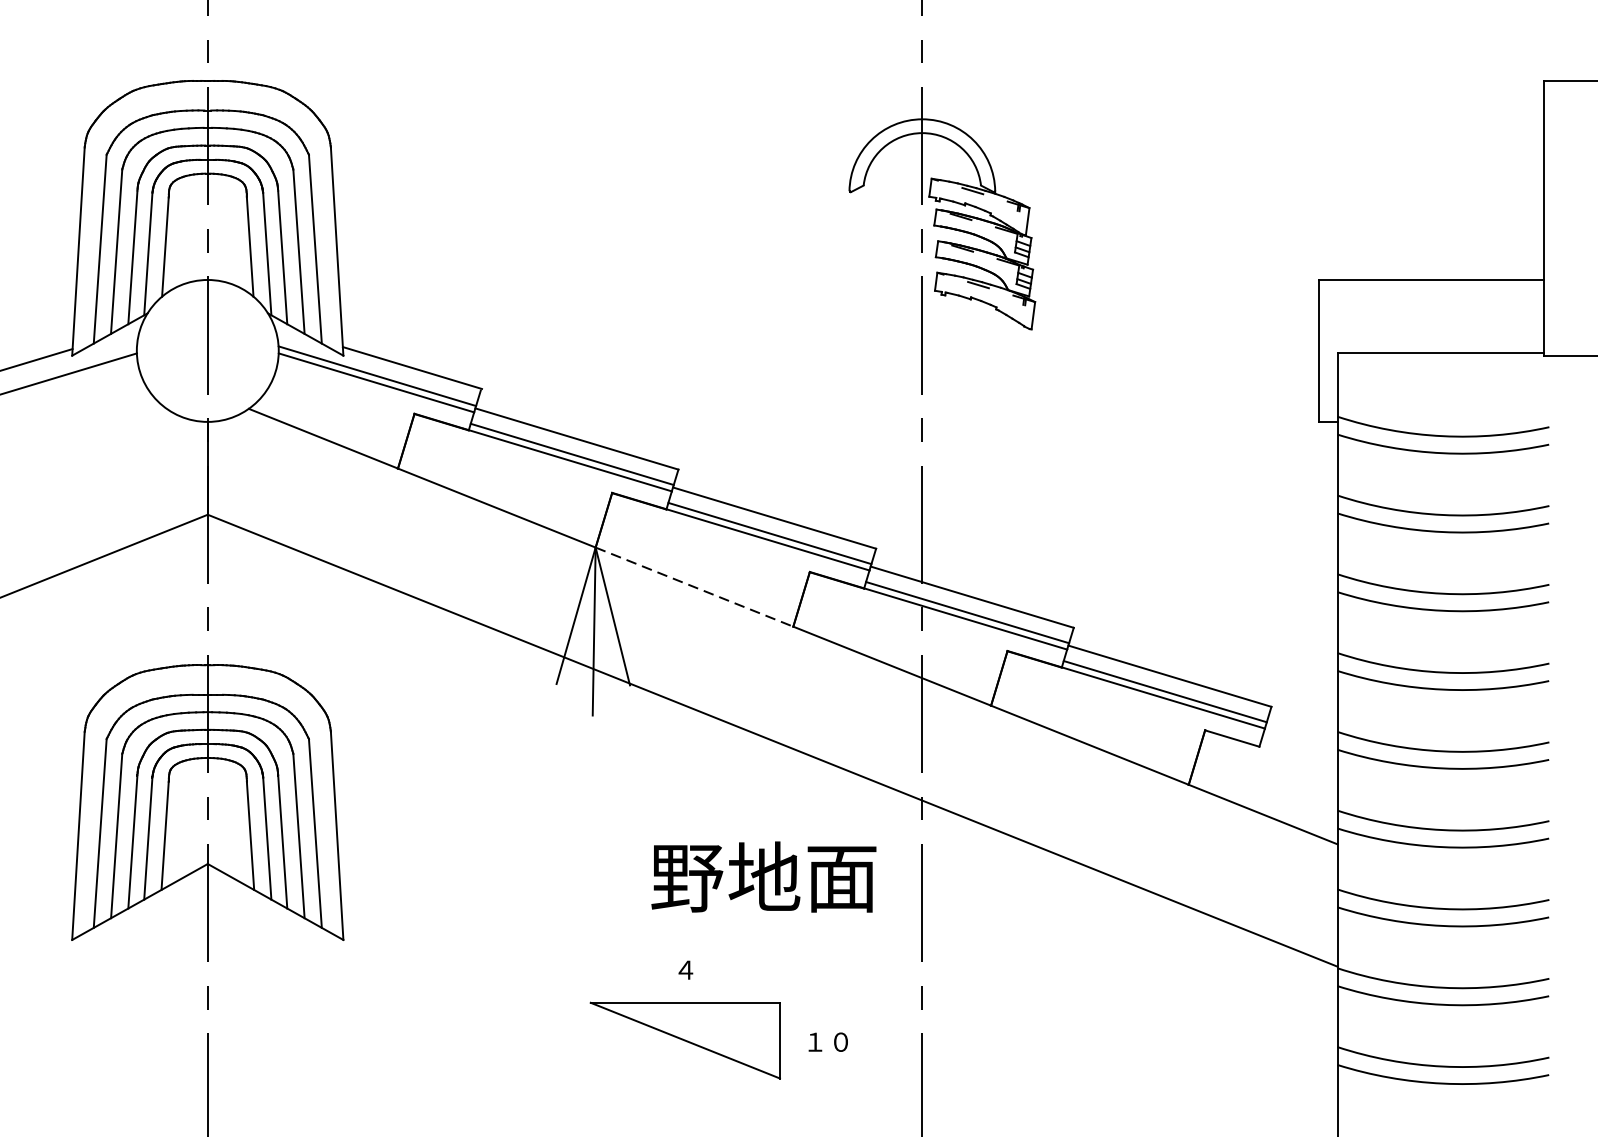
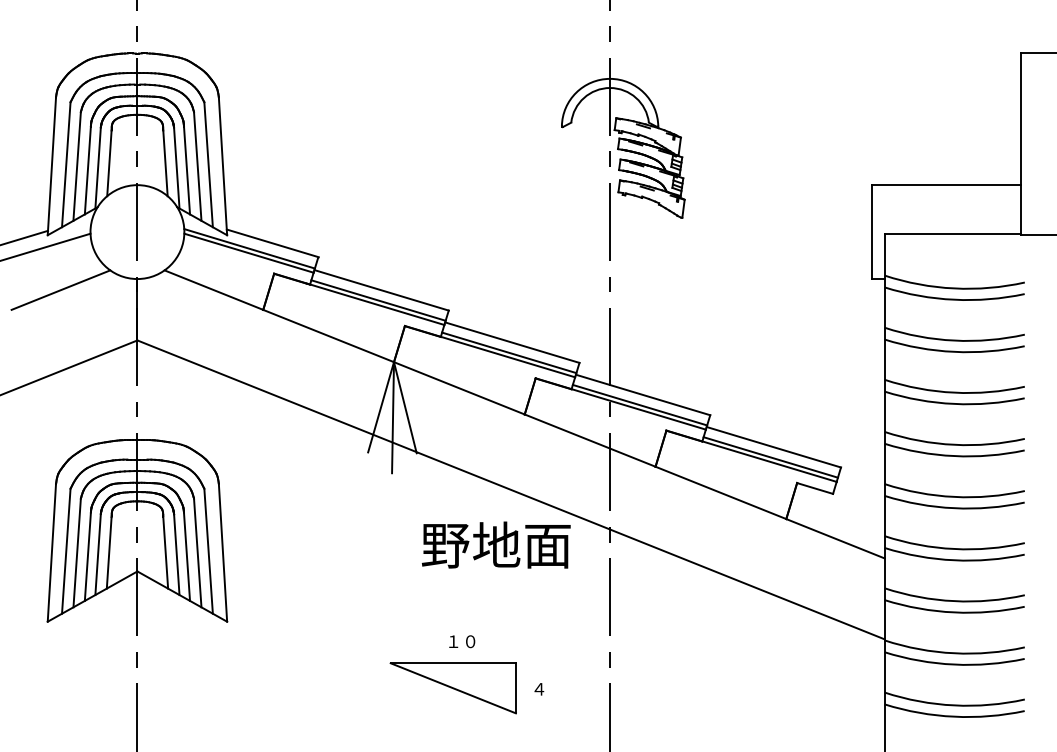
line: (91, 437) -> (60, 289), added
line: (694, 587) -> (459, 388), dashed -> solid
text: (764, 876) -> (496, 544), moved
text: (697, 969) -> (461, 641), ４ -> １０
text: (827, 1042) -> (547, 689), １０ -> ４

